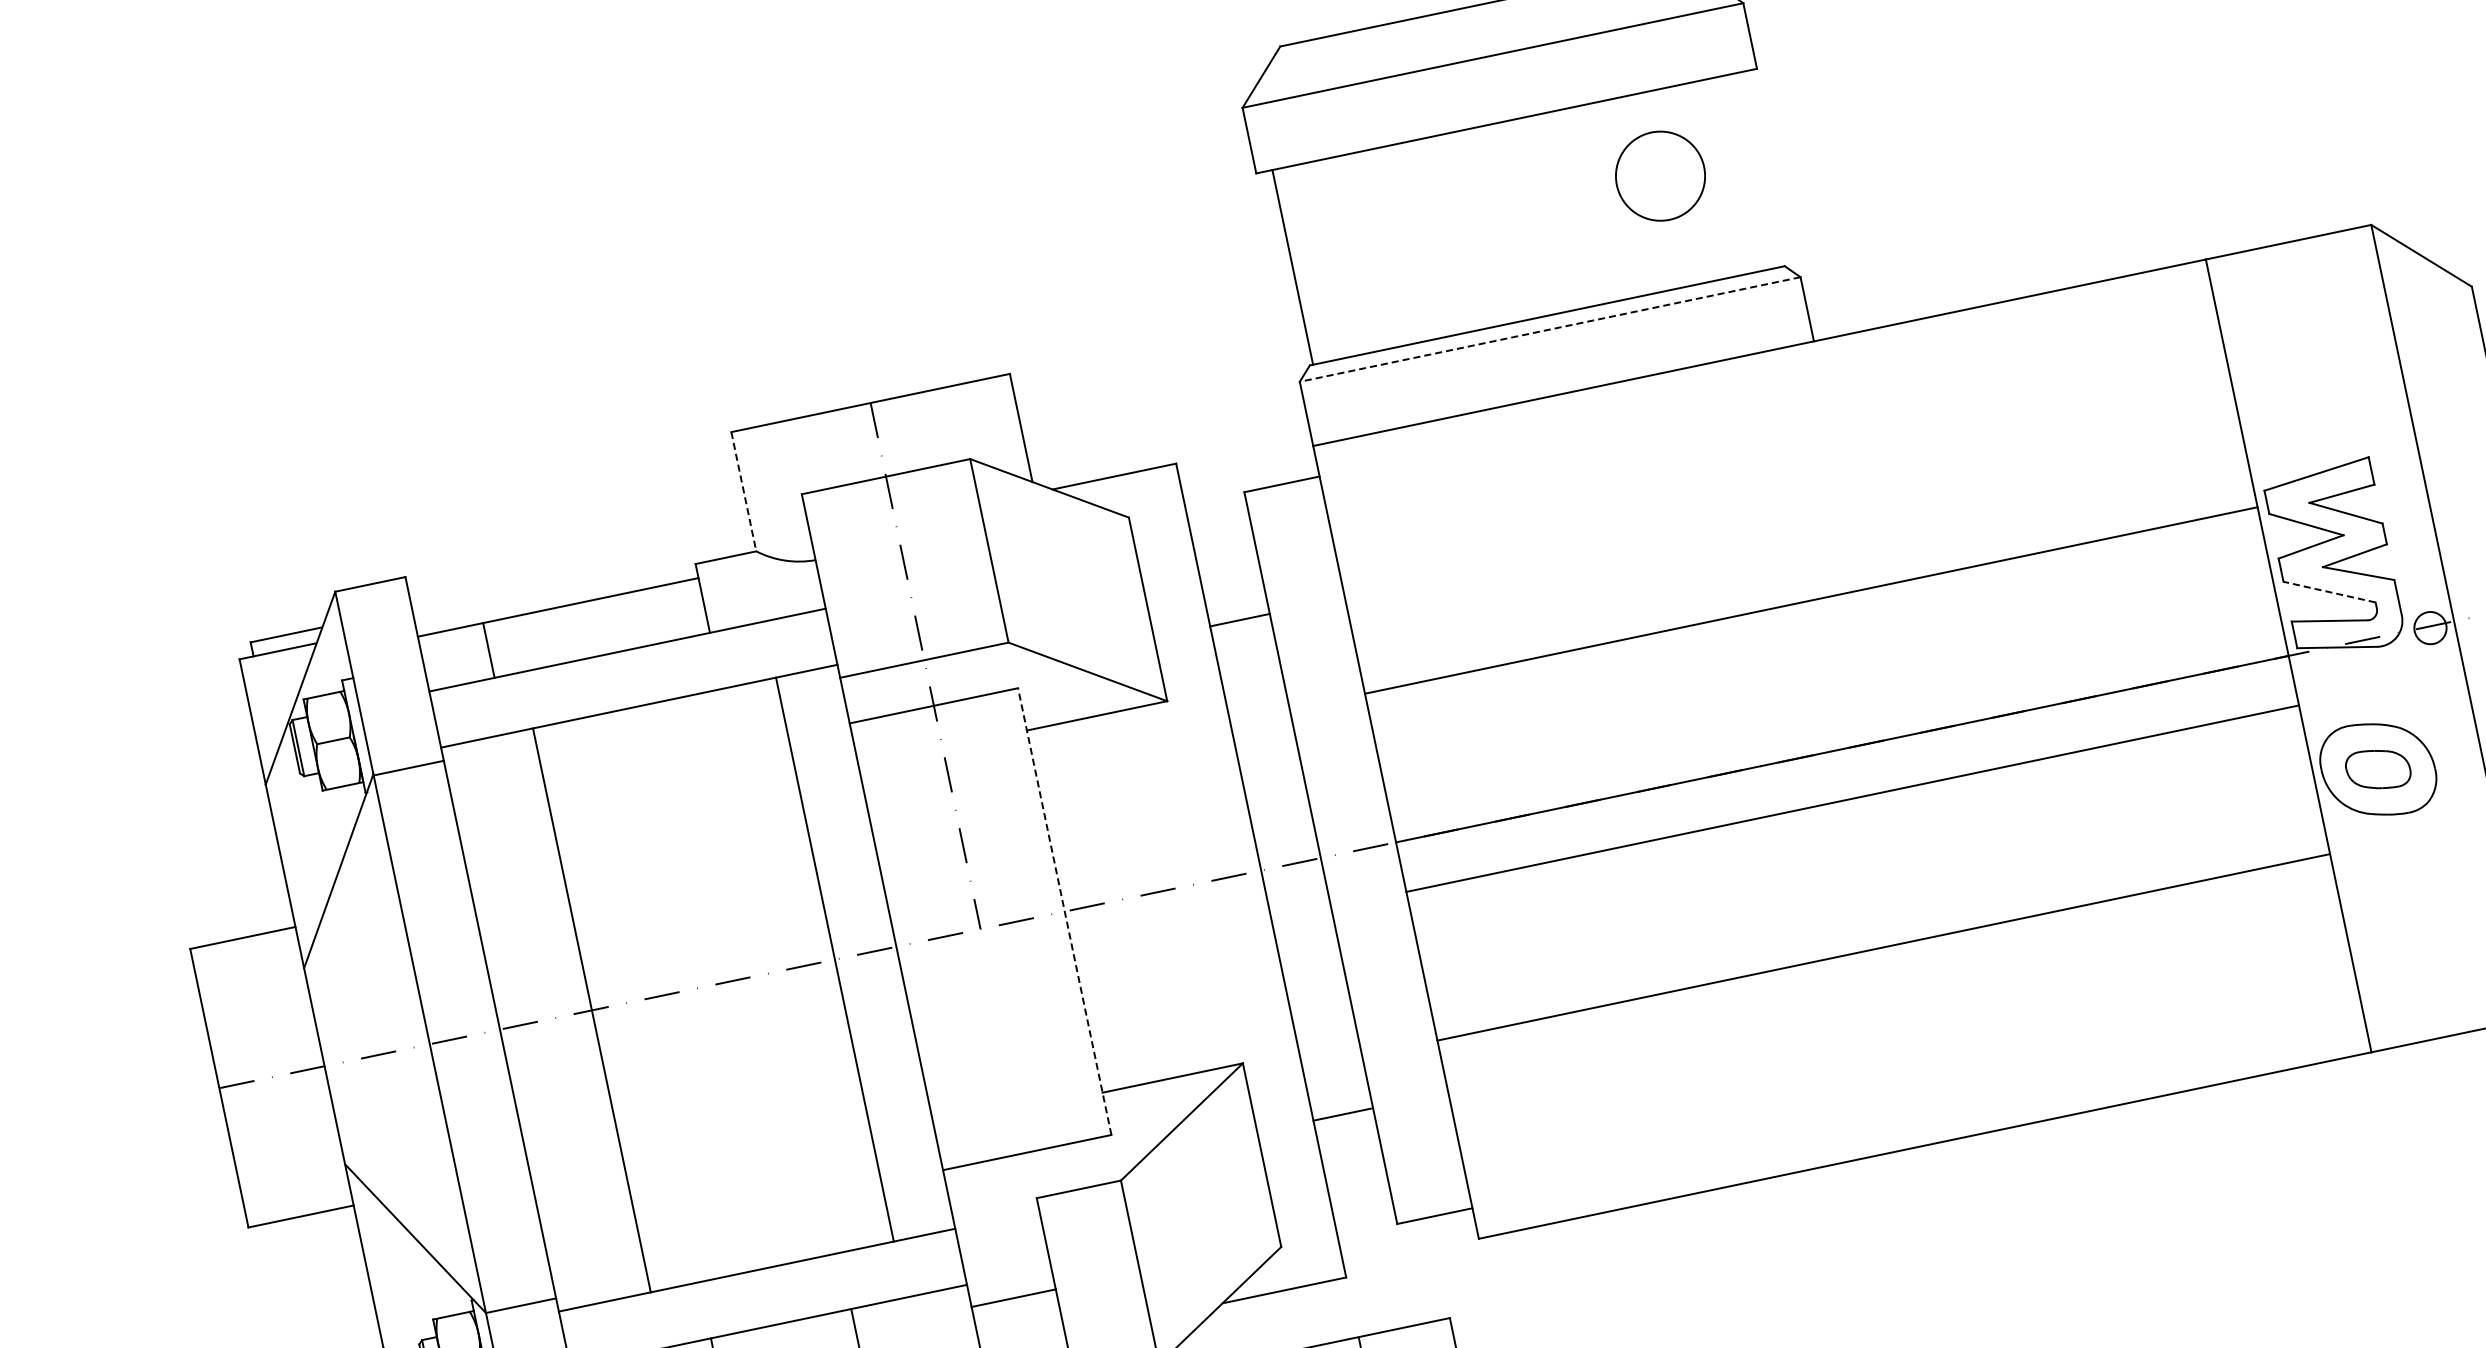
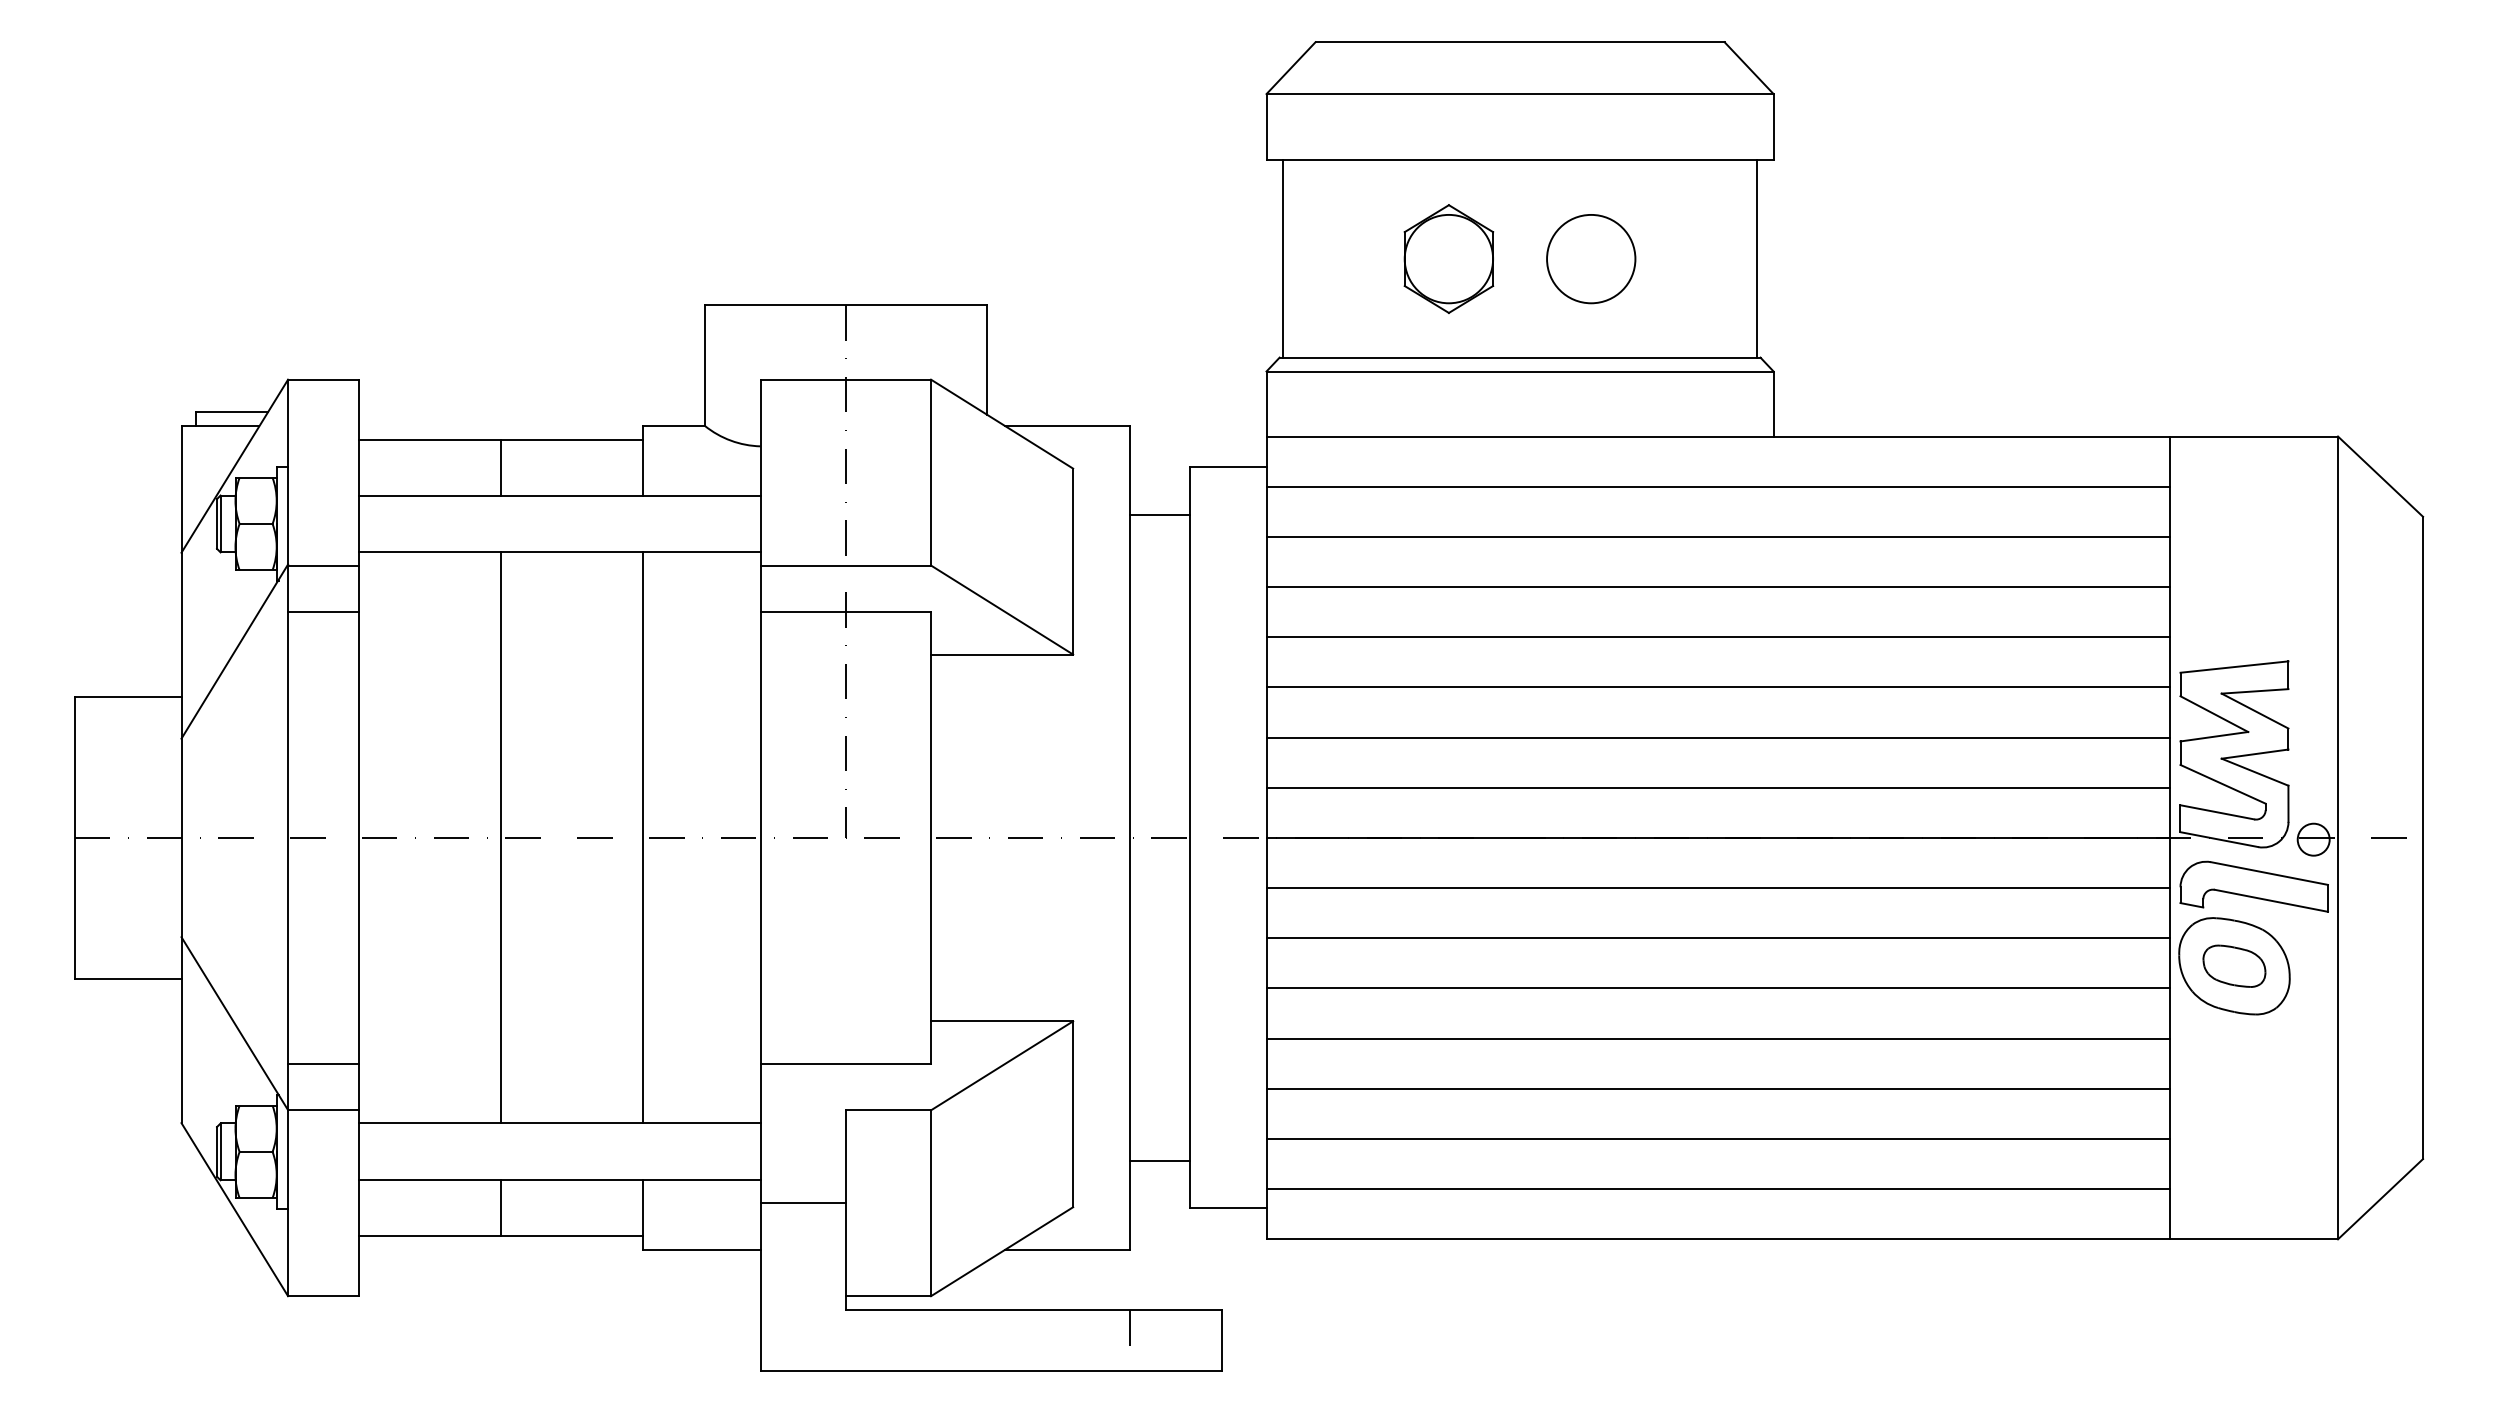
line: (1761, 168) -> (1757, 258), added
circle: (1660, 176) -> (1591, 259), moved
part: (1456, 232) -> (1448, 258), added
line: (1550, 329) -> (1520, 371), dashed -> solid
line: (1769, 402) -> (1718, 486), added
line: (1780, 451) -> (1718, 536), added
line: (743, 491) -> (704, 365), dashed -> solid
line: (1790, 501) -> (1718, 587), added
line: (1801, 551) -> (1718, 637), added
line: (2330, 592) -> (2223, 784), dashed -> solid
line: (1239, 620) -> (1159, 514), moved
line: (1821, 649) -> (1718, 737), added
line: (489, 650) -> (501, 467), moved
part: (2380, 686) -> (2253, 886), added
line: (1831, 699) -> (1718, 787), added
line: (418, 813) -> (323, 611), added
line: (1863, 848) -> (1718, 938), added
line: (1873, 897) -> (1718, 988), added
line: (1065, 911) -> (931, 837), dashed -> solid
line: (835, 959) -> (643, 837), moved
line: (1894, 996) -> (1718, 1088), added
line: (592, 1009) -> (501, 837), moved
line: (1904, 1046) -> (1718, 1139), added
line: (1914, 1096) -> (1718, 1189), added
line: (1342, 1114) -> (1159, 1161), moved
line: (511, 1260) -> (323, 1064), added

